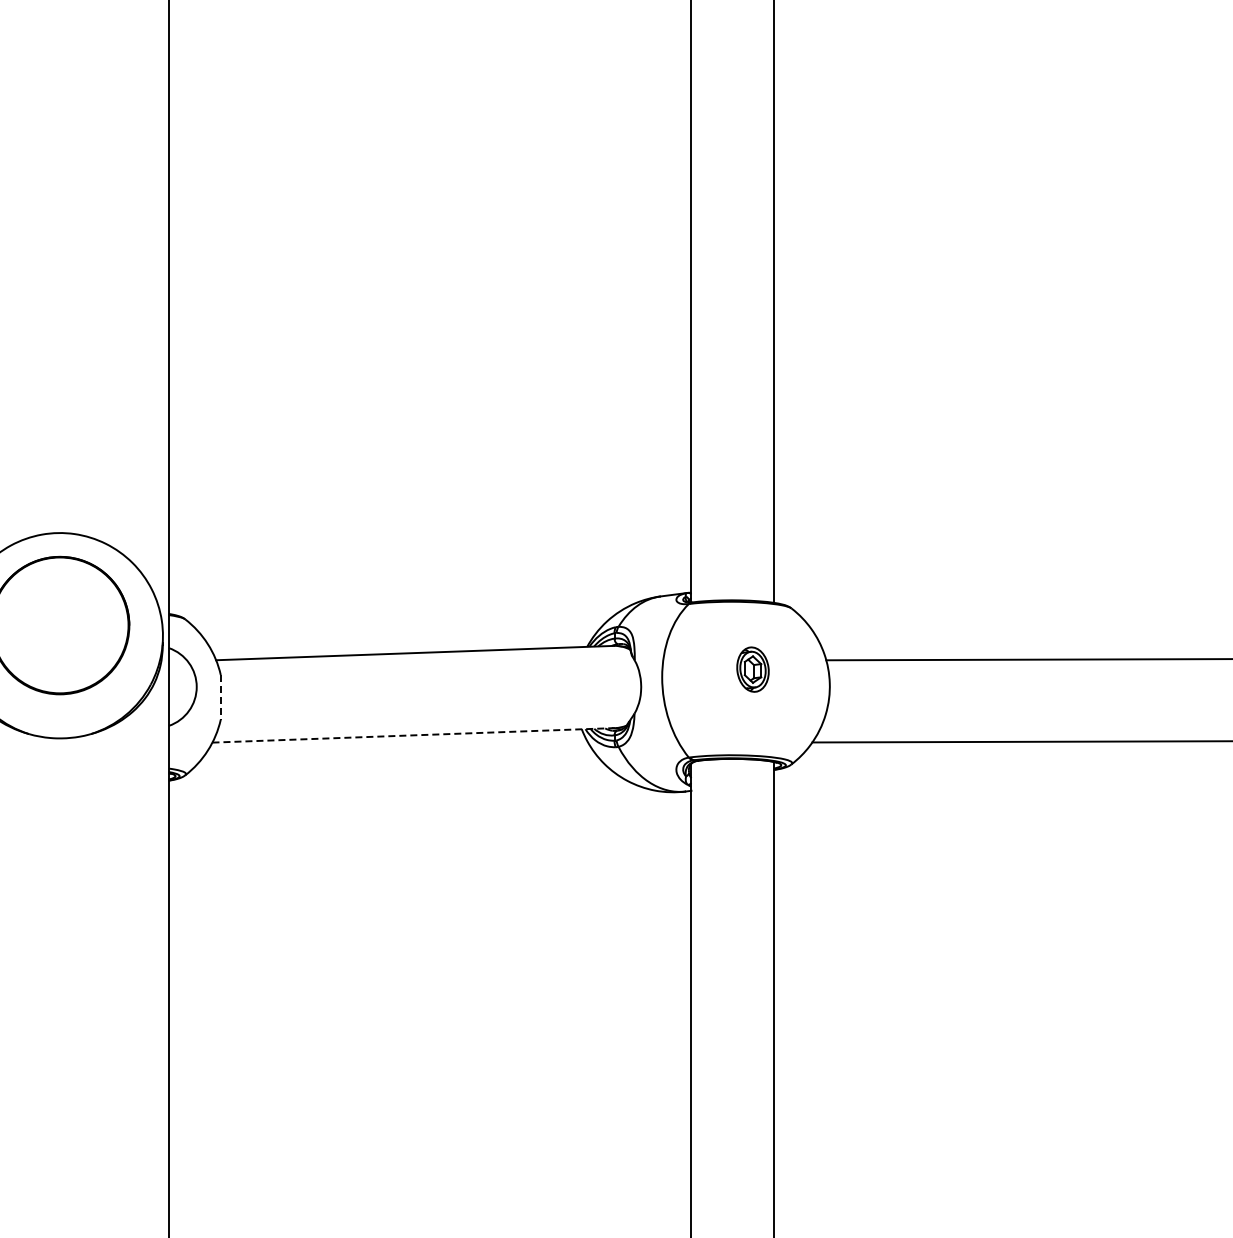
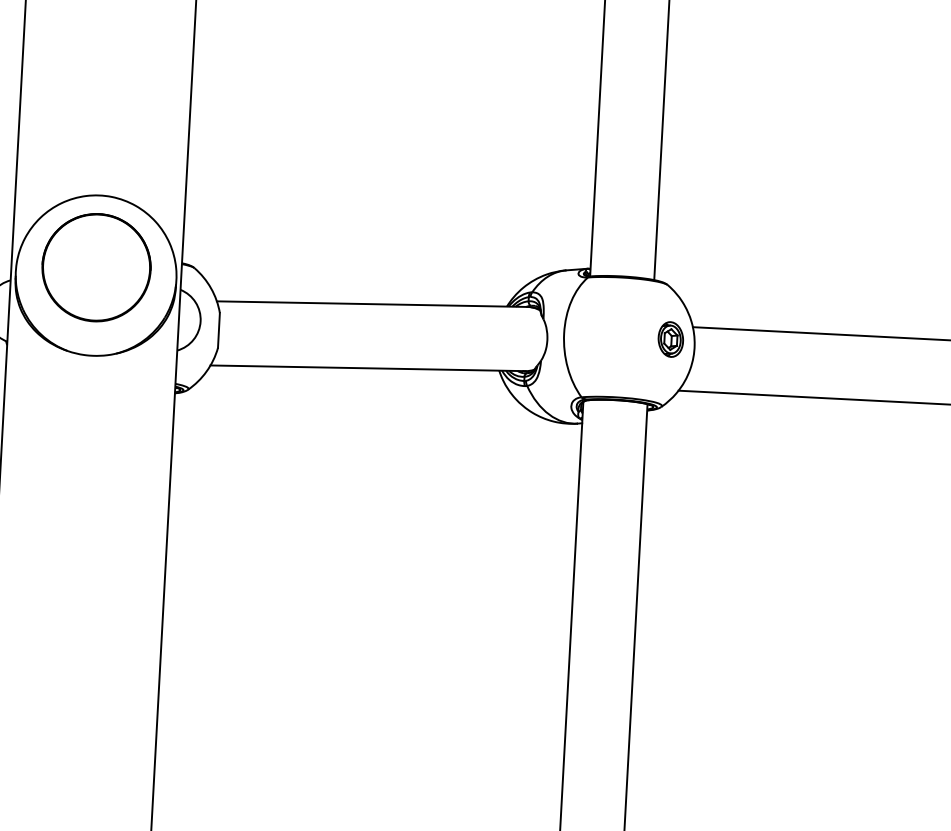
part: (752, 669) -> (670, 339), moved
line: (220, 697) -> (218, 330), dashed -> solid
line: (413, 735) -> (367, 368), dashed -> solid

